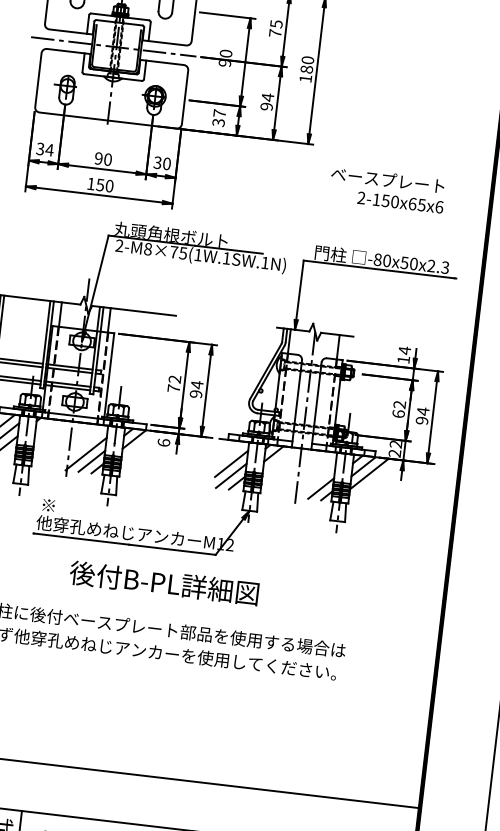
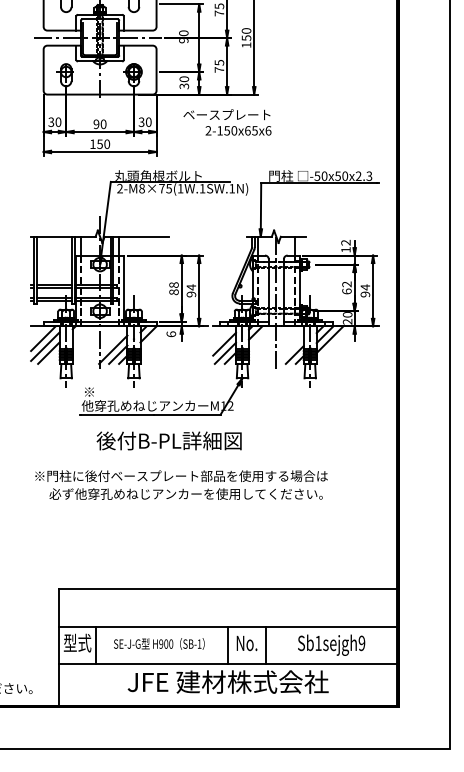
text: (306, 70) -> (246, 38), 180 -> 150
text: (267, 100) -> (219, 65), 94 -> 75
text: (219, 113) -> (184, 79), 37 -> 30
text: (49, 150) -> (58, 122), 34 -> 30
text: (387, 190) -> (227, 122), moved
text: (378, 258) -> (317, 175), -80x50x2.3 -> -50x50x2.3
text: (404, 350) -> (345, 242), 14 -> 12
text: (173, 383) -> (173, 288), 72 -> 88
text: (395, 443) -> (347, 314), 22 -> 20
text: (163, 582) -> (168, 440), moved

